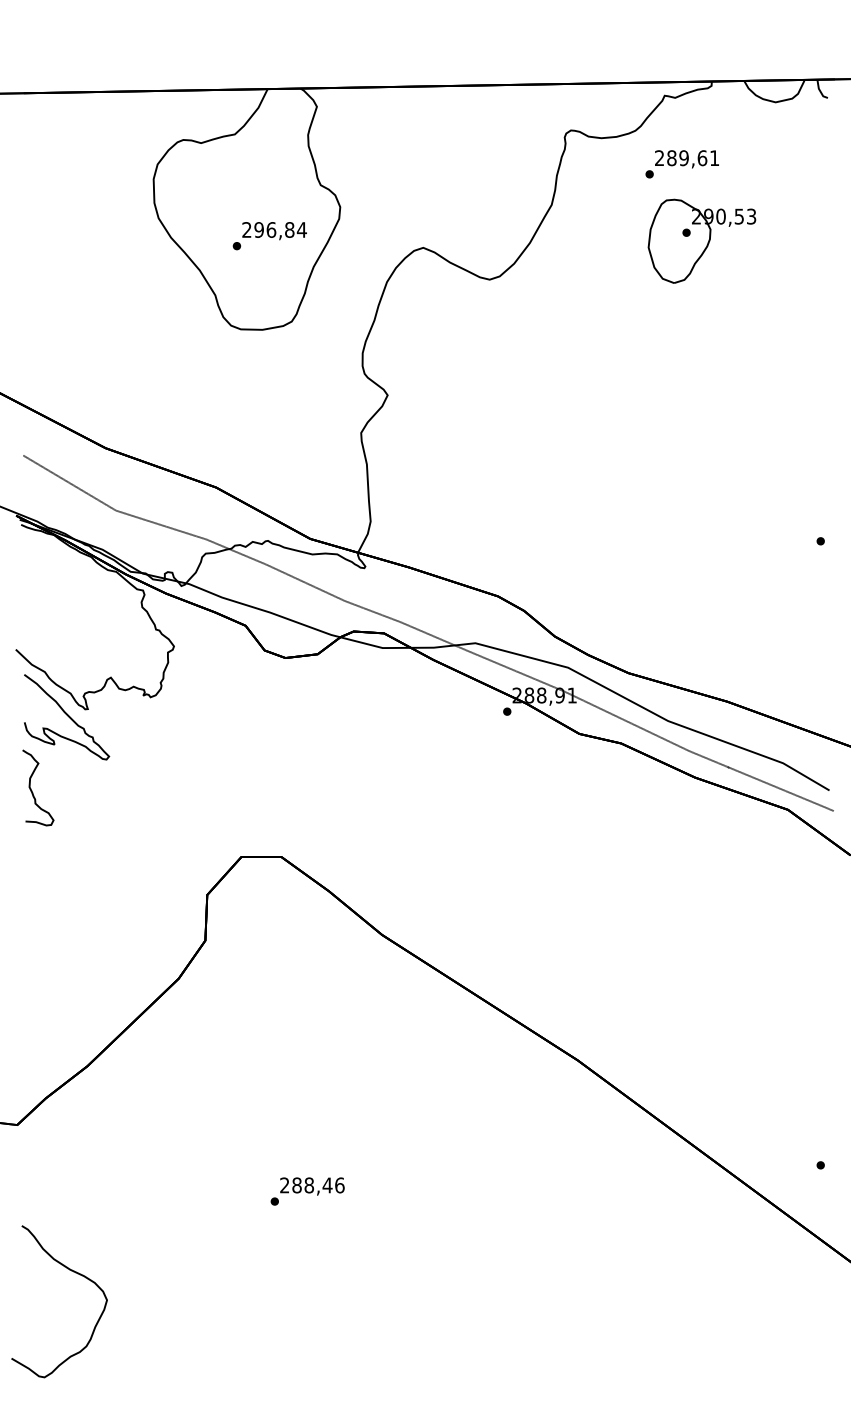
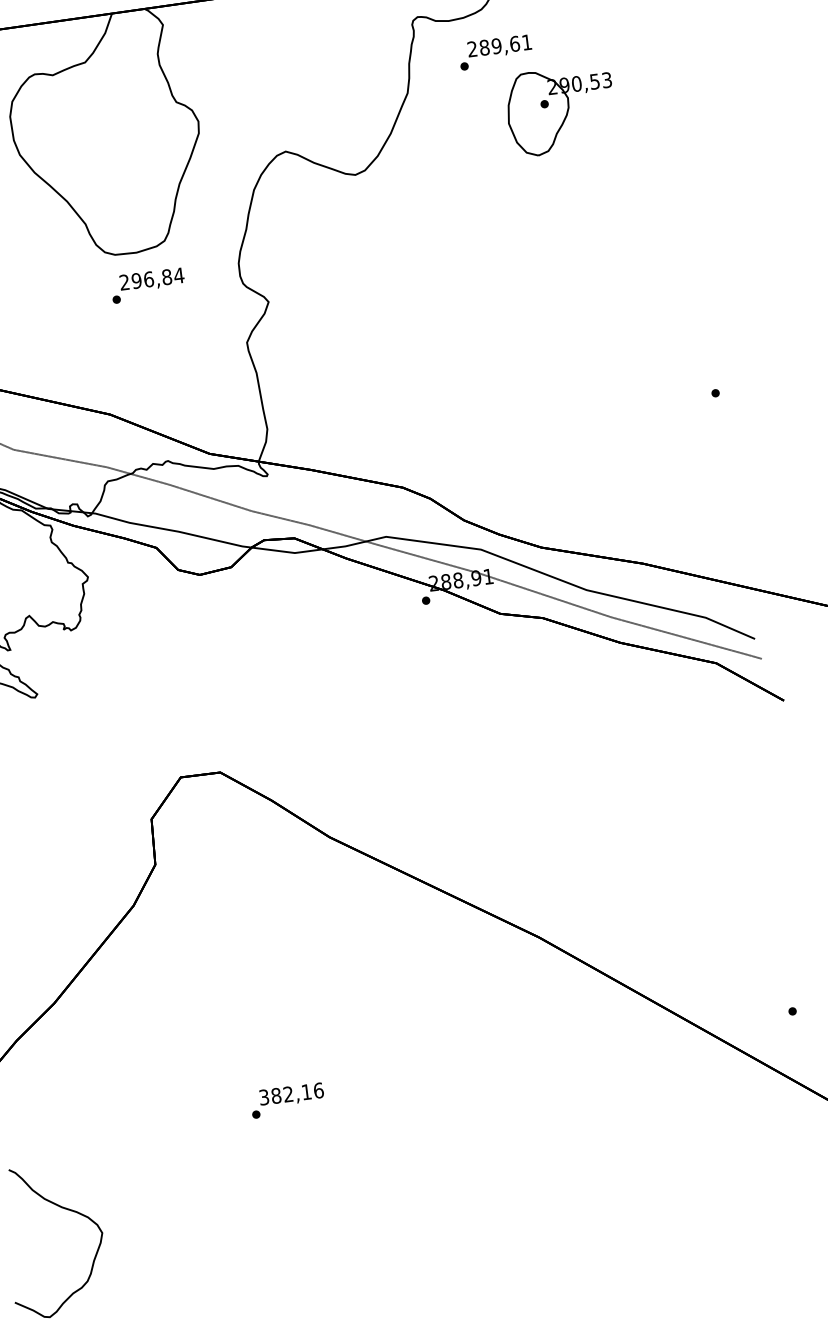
text: (681, 164) -> (494, 52), moved
text: (269, 236) -> (147, 286), moved
text: (306, 1185) -> (285, 1094), 288,46 -> 382,16

